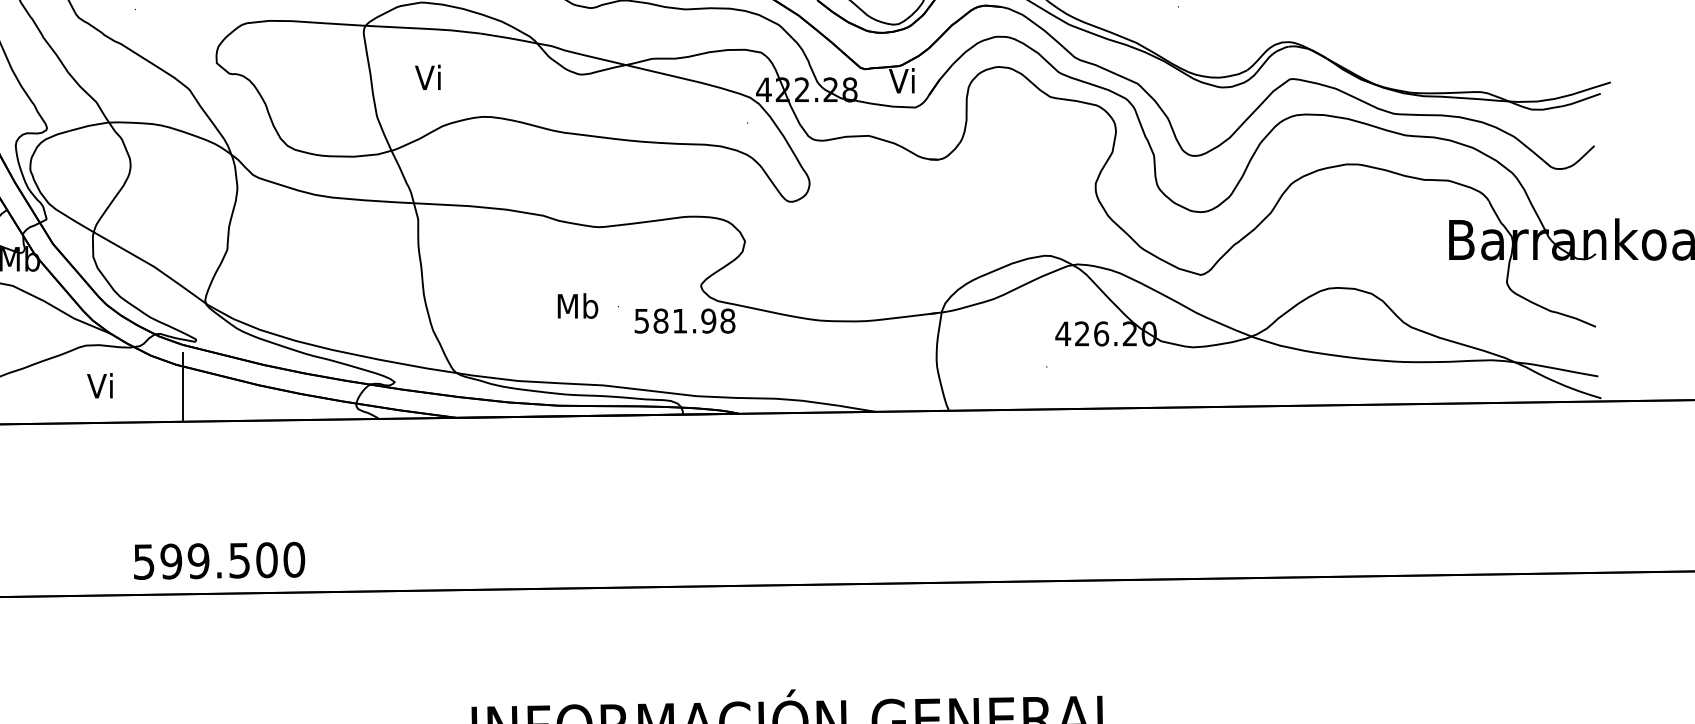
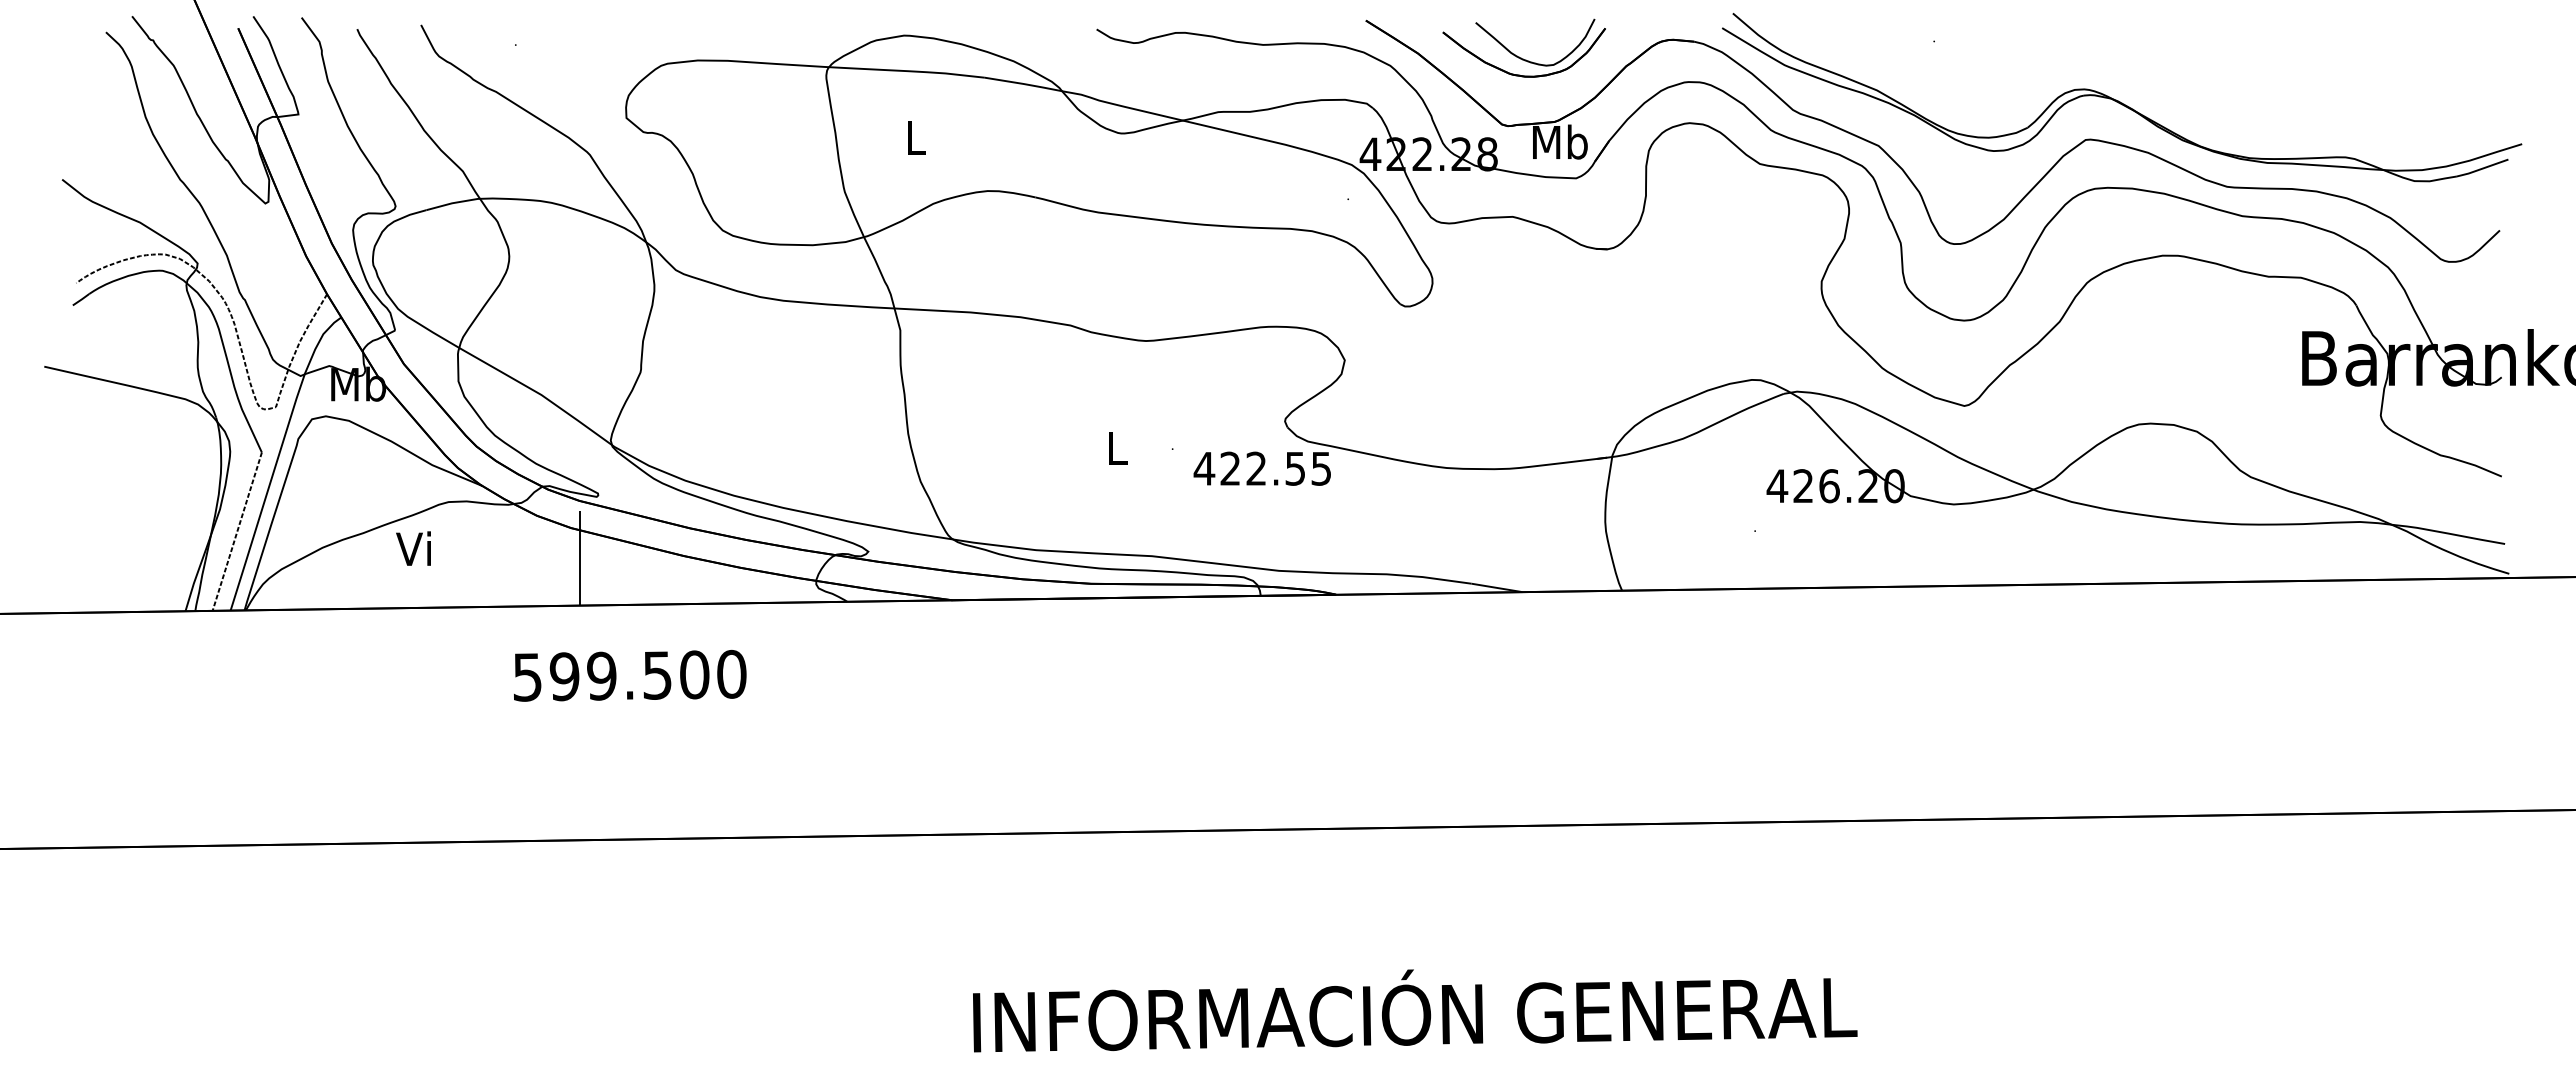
text: (427, 77) -> (913, 137), Vi -> L
text: (903, 80) -> (1560, 141), Vi -> Mb
text: (577, 305) -> (1117, 447), Mb -> L
text: (684, 320) -> (1262, 468), 581.98 -> 422.55
text: (99, 385) -> (413, 548), moved
text: (219, 560) -> (630, 675), moved

